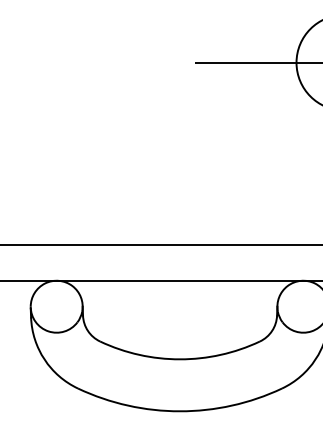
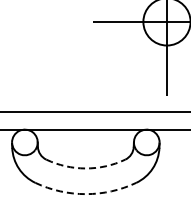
arc: (179, 359) -> (85, 168), solid -> dashed
arc: (179, 412) -> (85, 194), solid -> dashed

